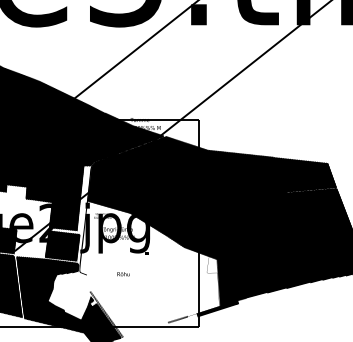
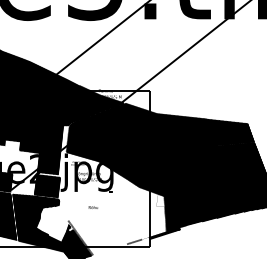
fill: (97, 214) -> (73, 162), removed

